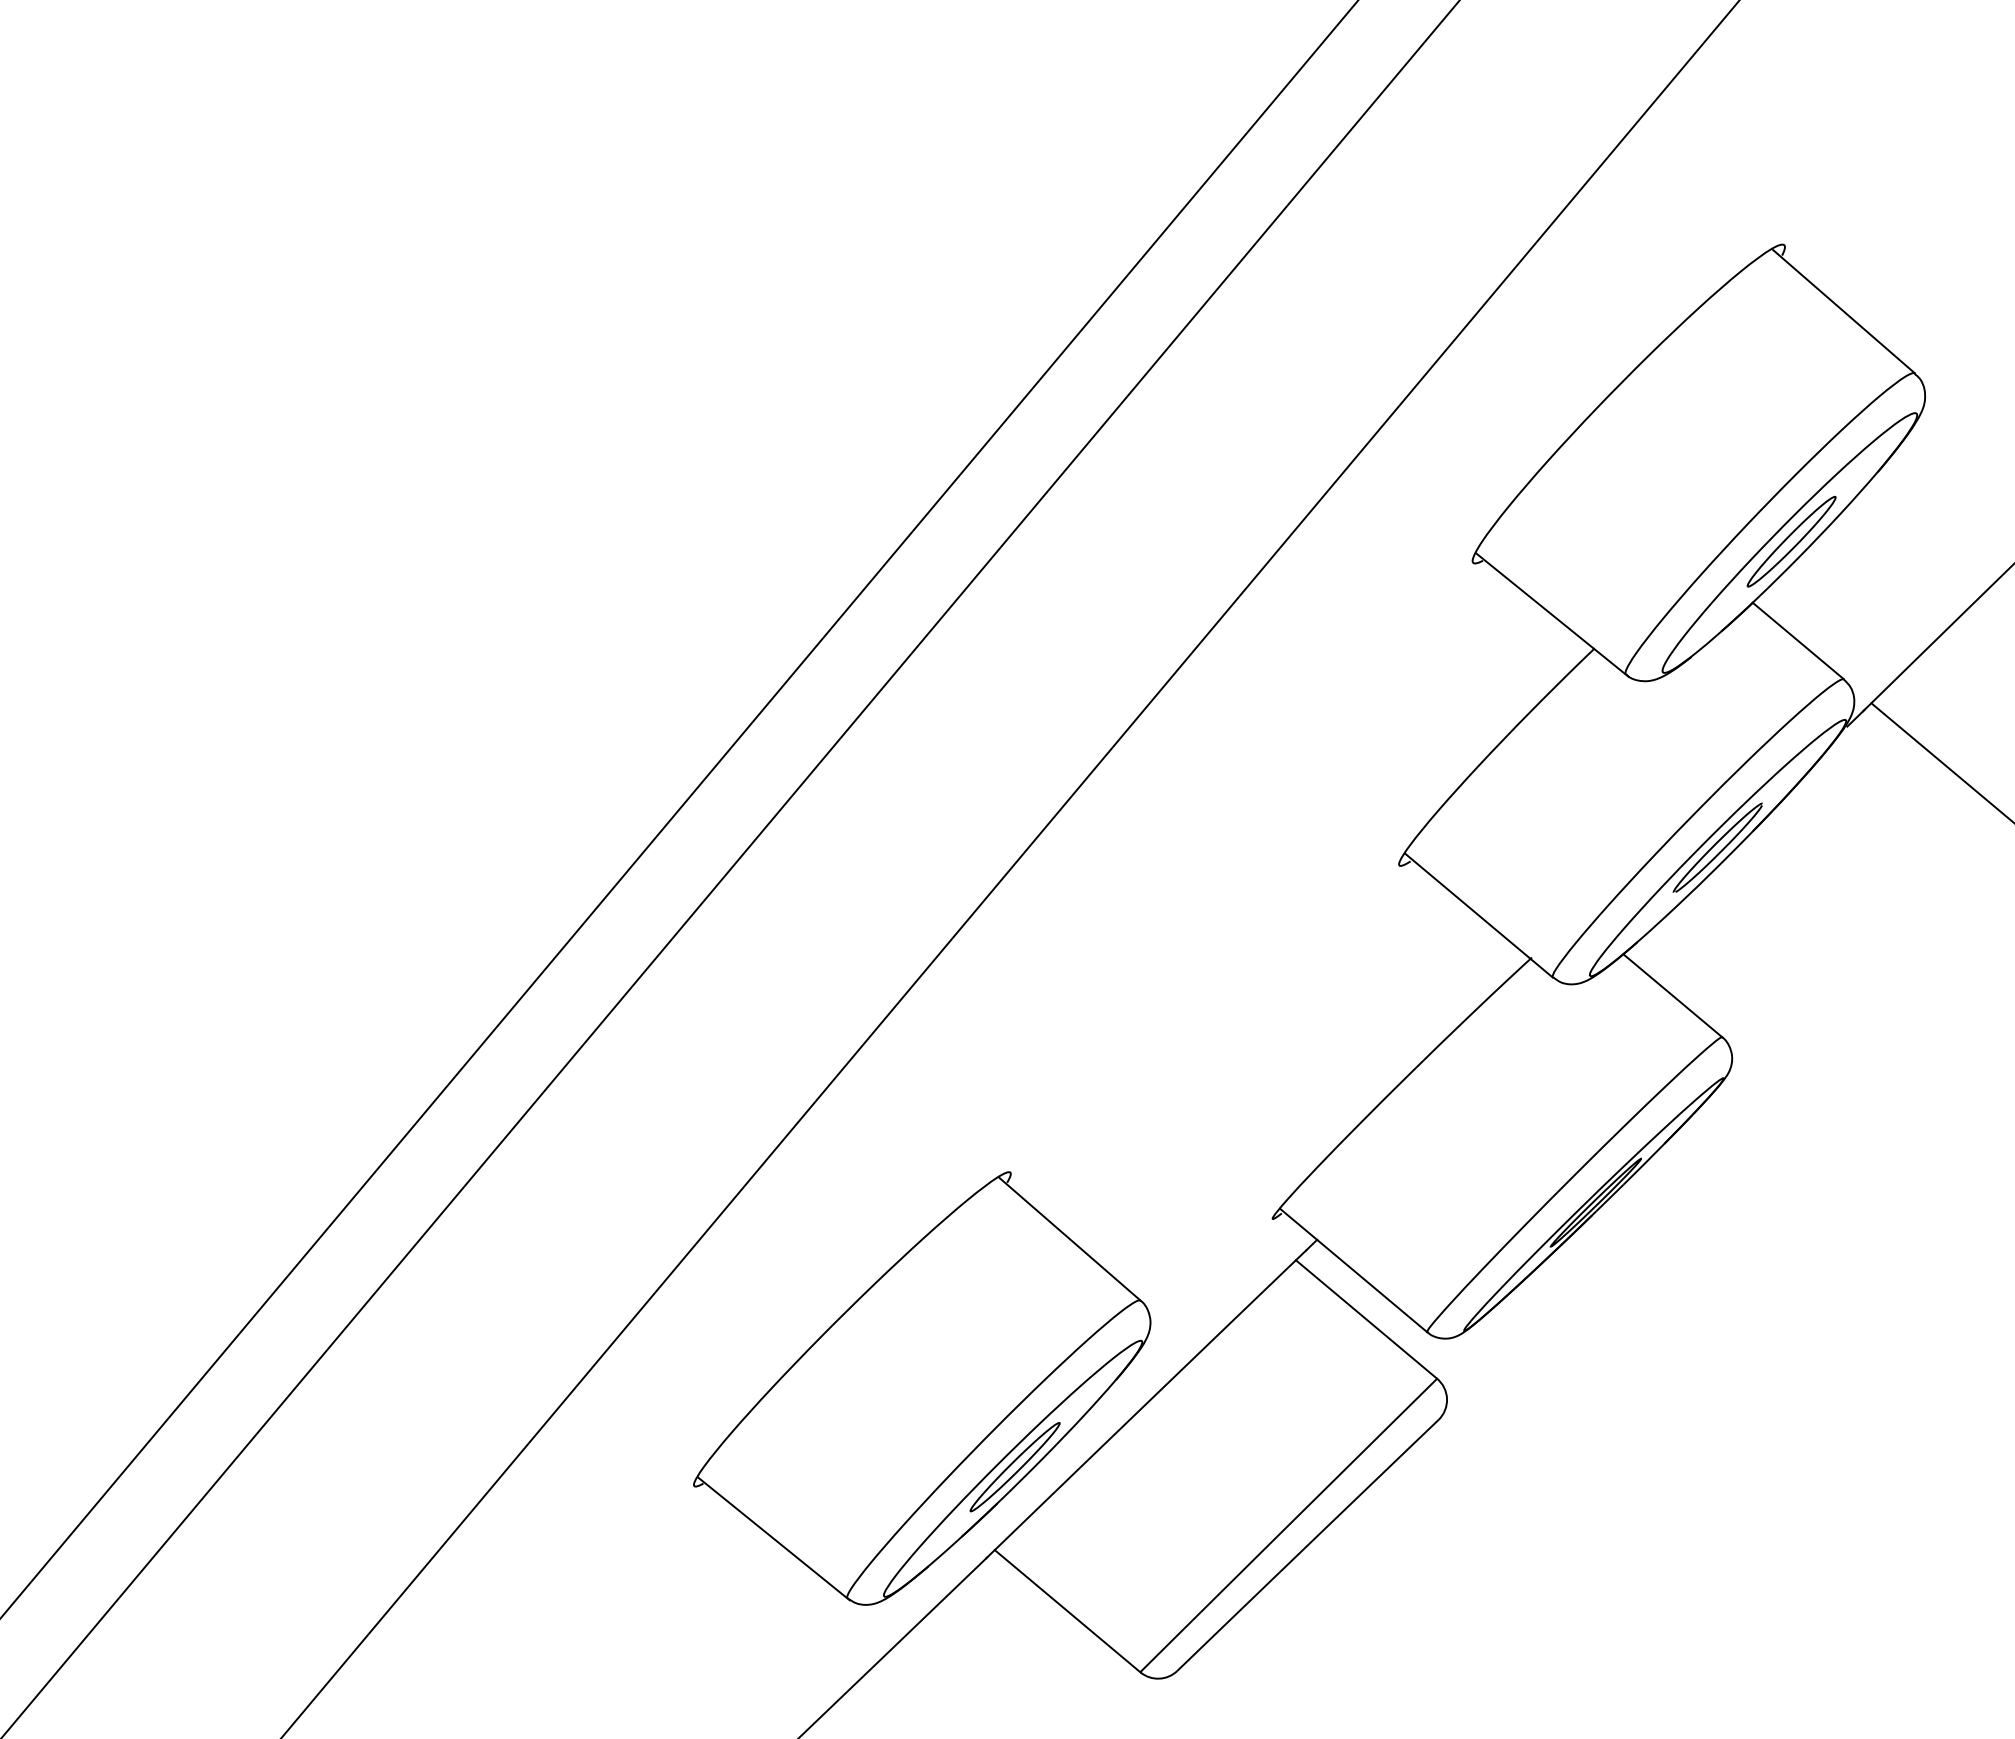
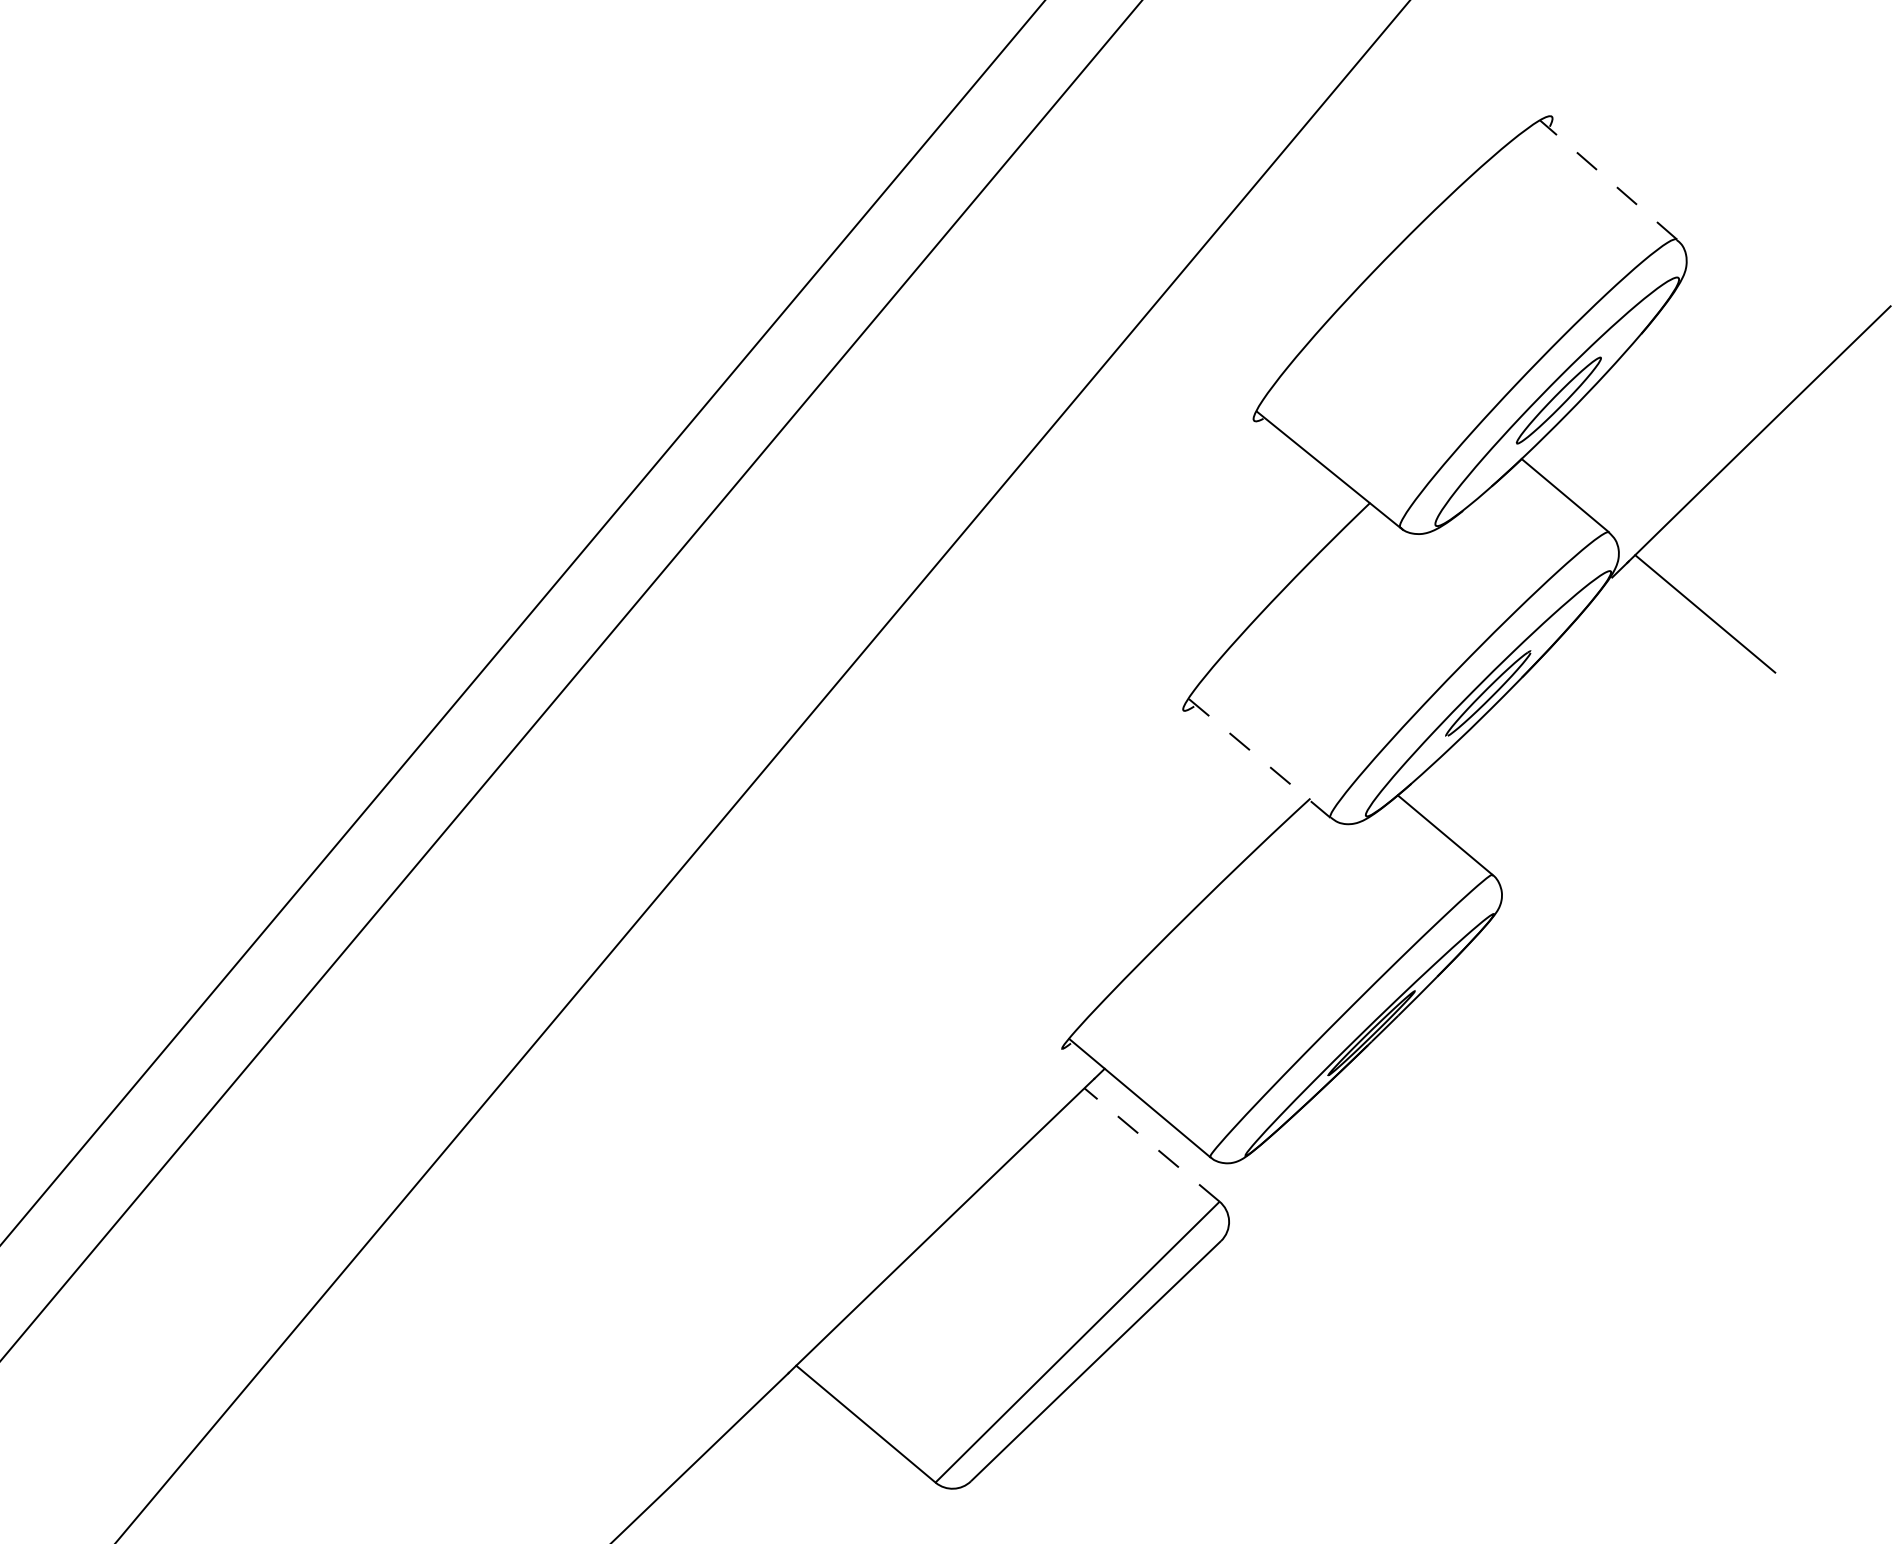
line: (1843, 311) -> (1608, 180), solid -> dashed
line: (1479, 915) -> (1260, 758), solid -> dashed
line: (1366, 1319) -> (1152, 1144), solid -> dashed
part: (922, 1388) -> (727, 1211), removed

